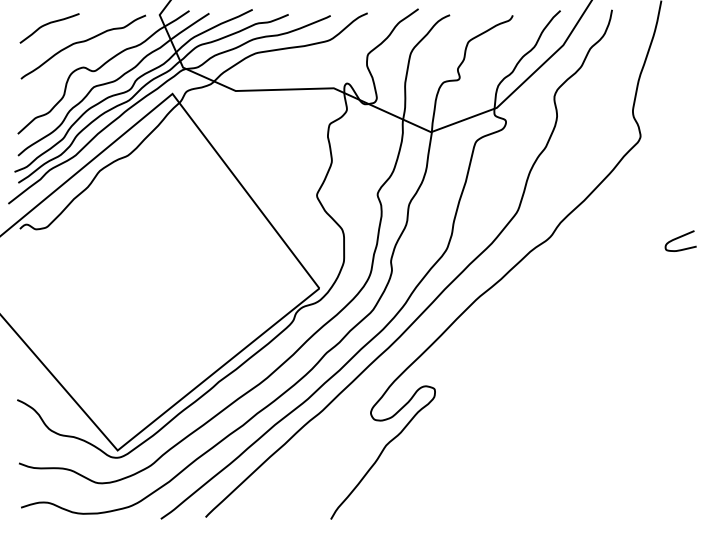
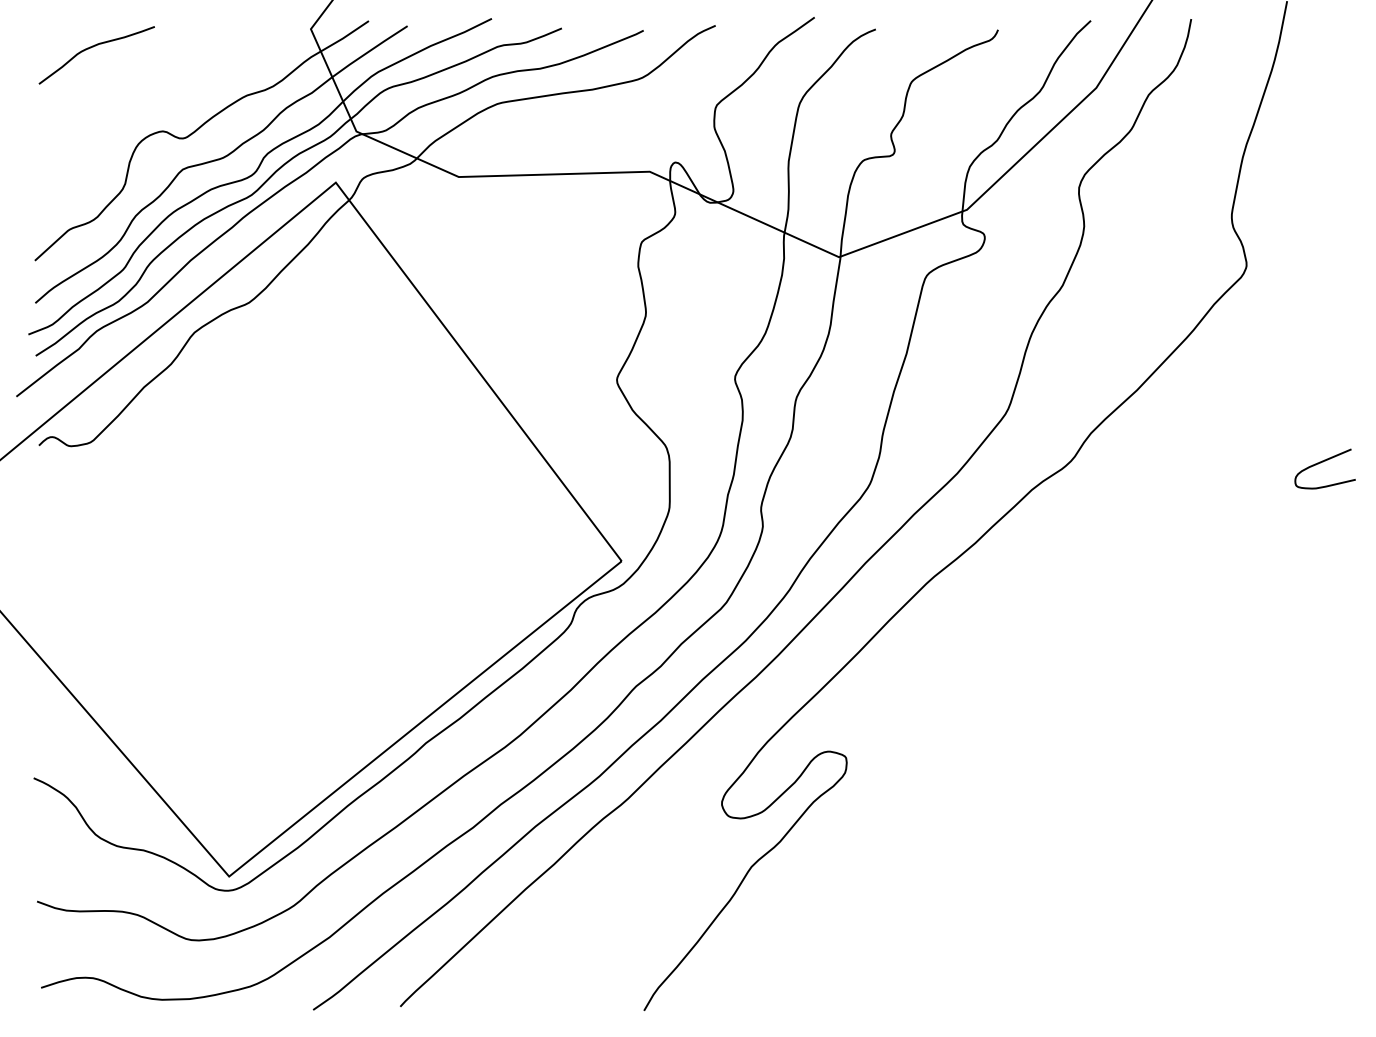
curve: (83, 42) -> (162, 82), removed

